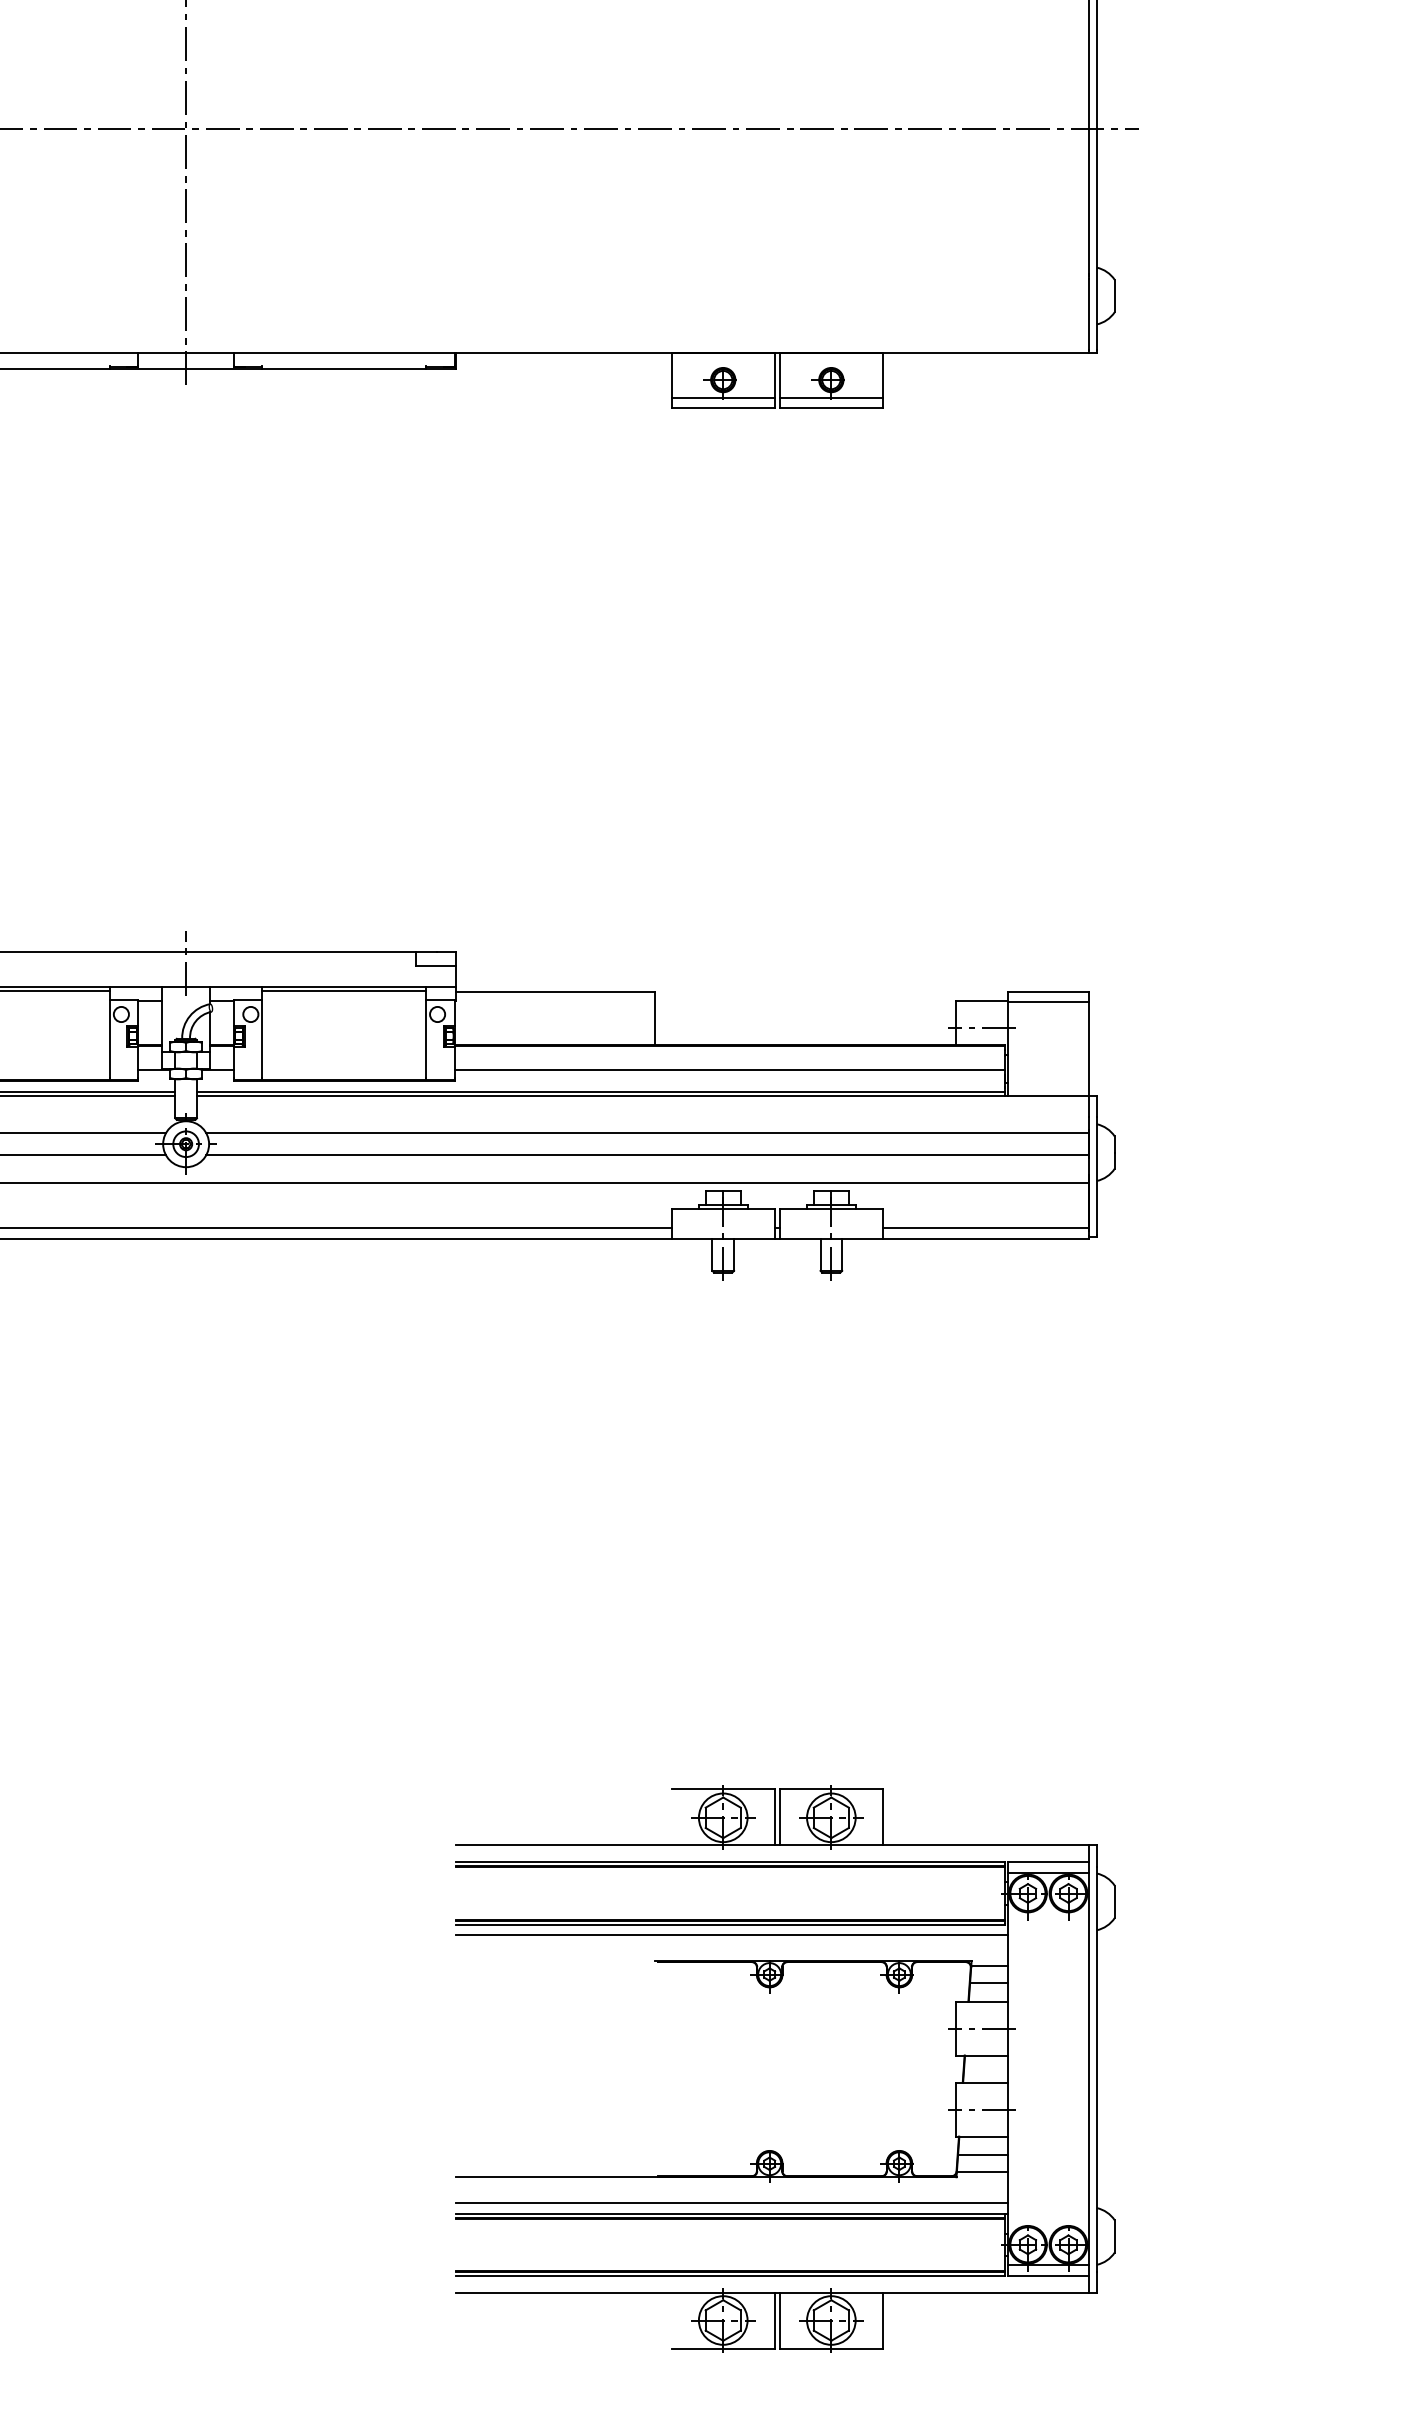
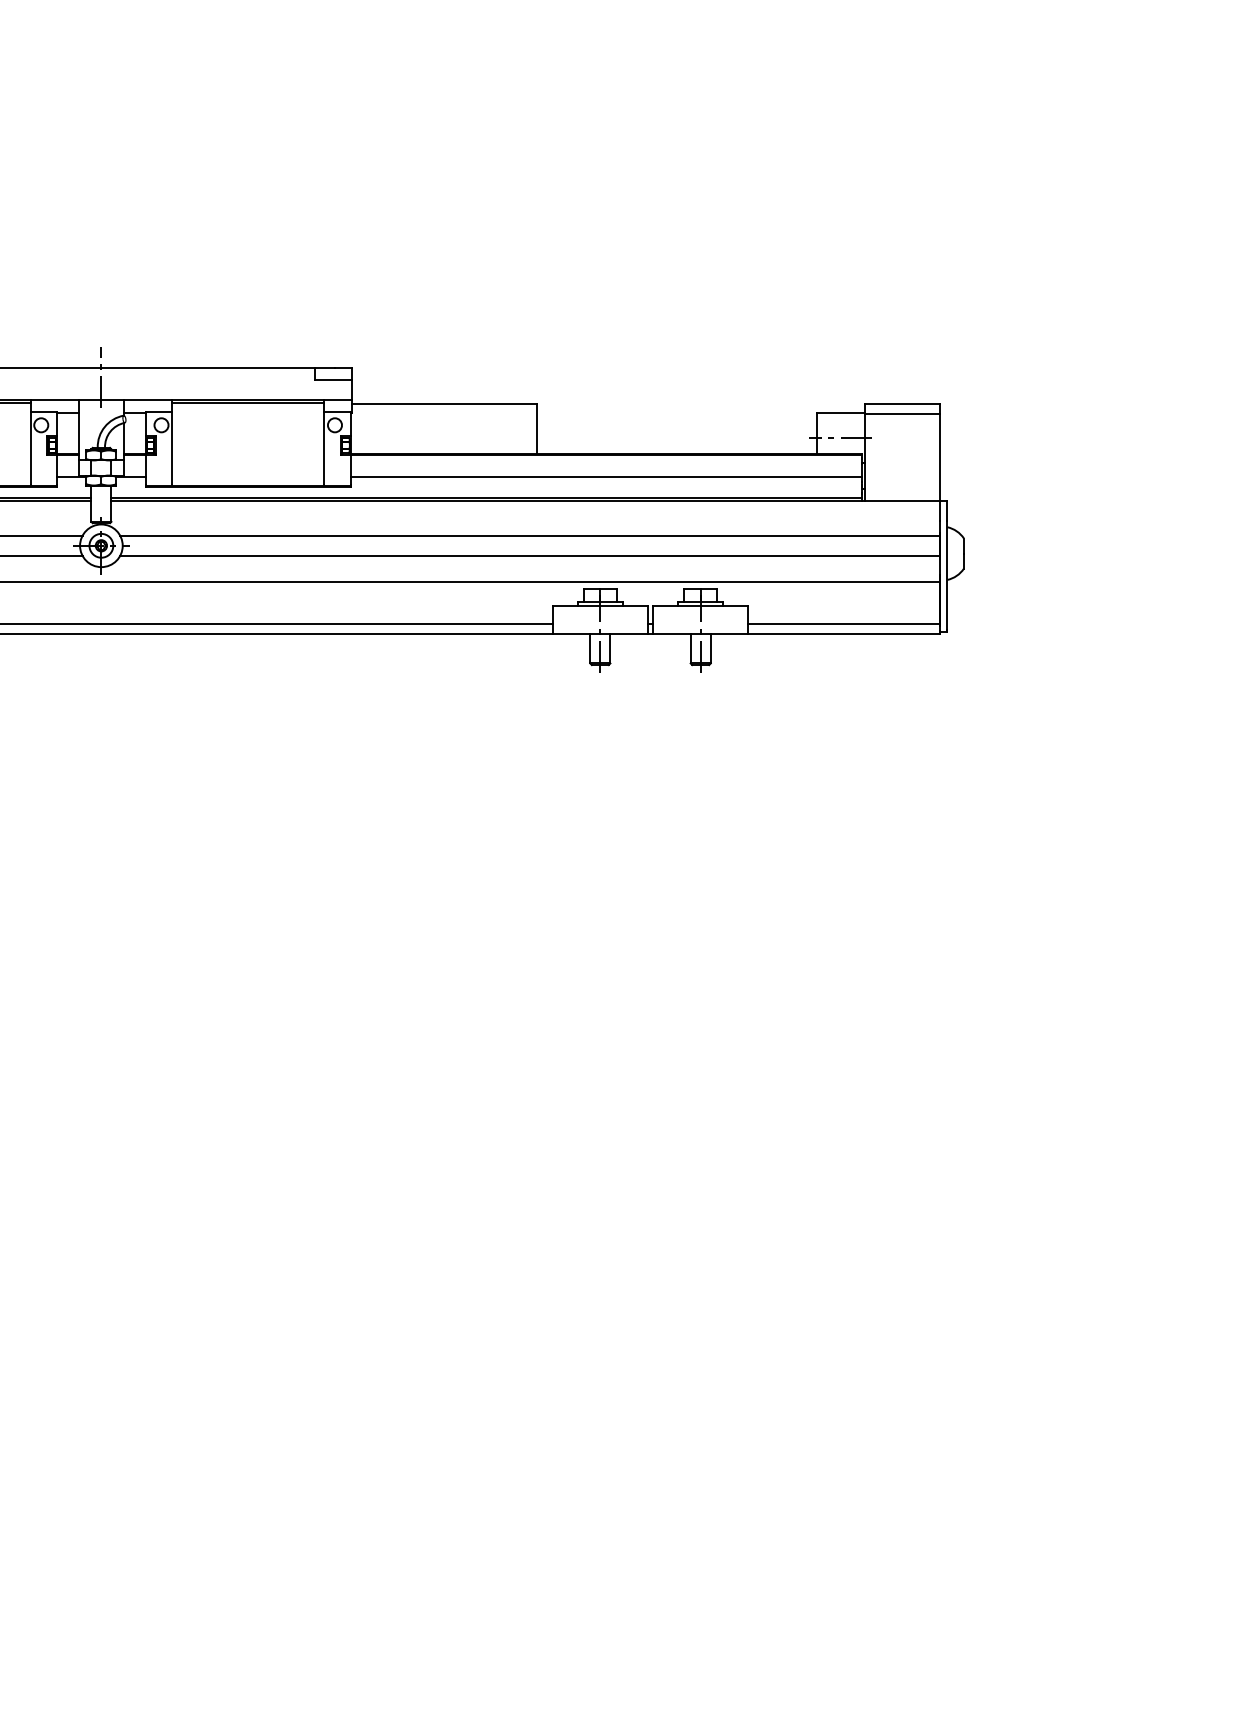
part: (770, 1993) -> (644, 1334), removed

